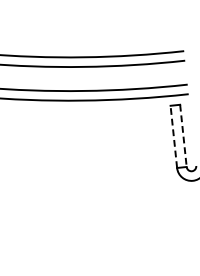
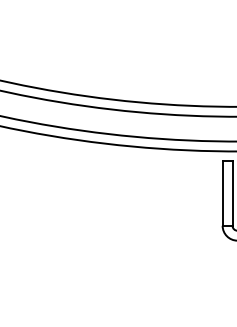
line: (173, 136) -> (222, 193), dashed -> solid
line: (183, 136) -> (232, 194), dashed -> solid

